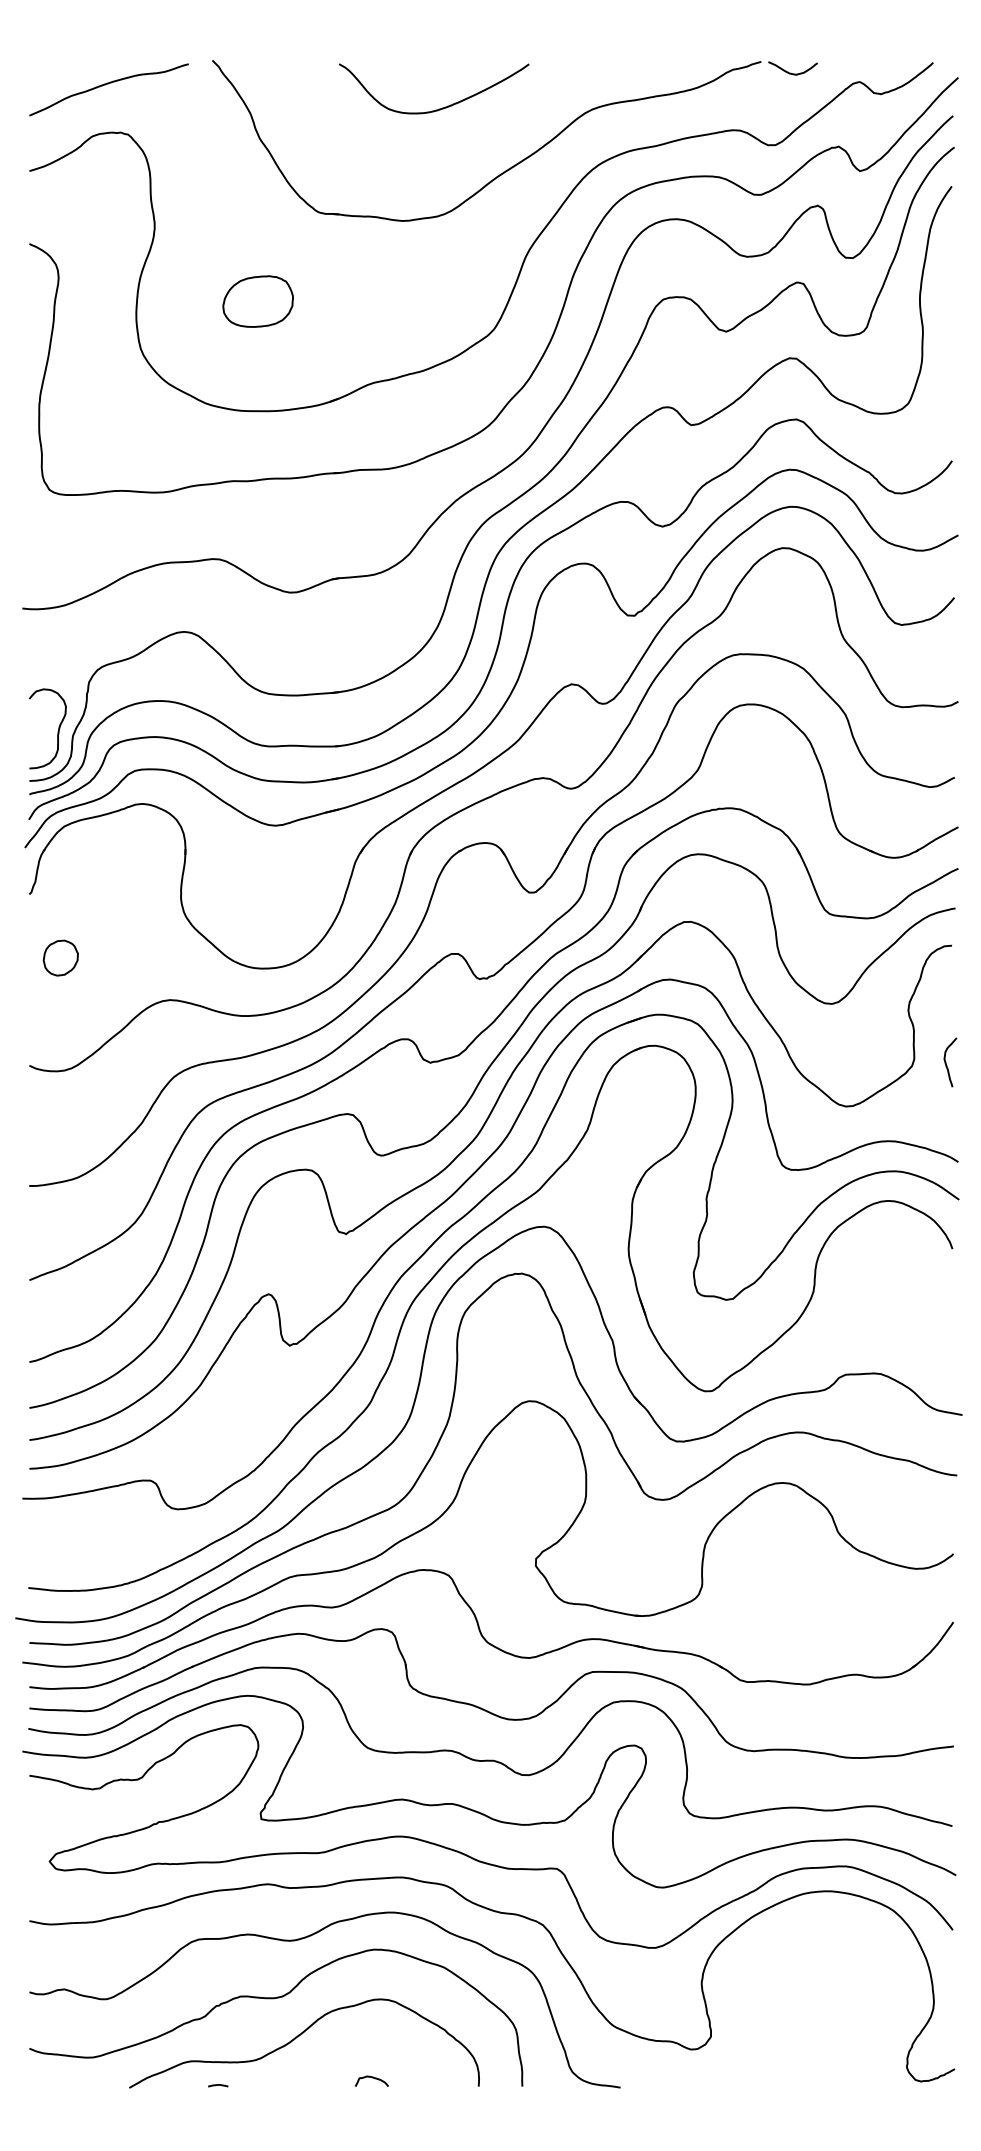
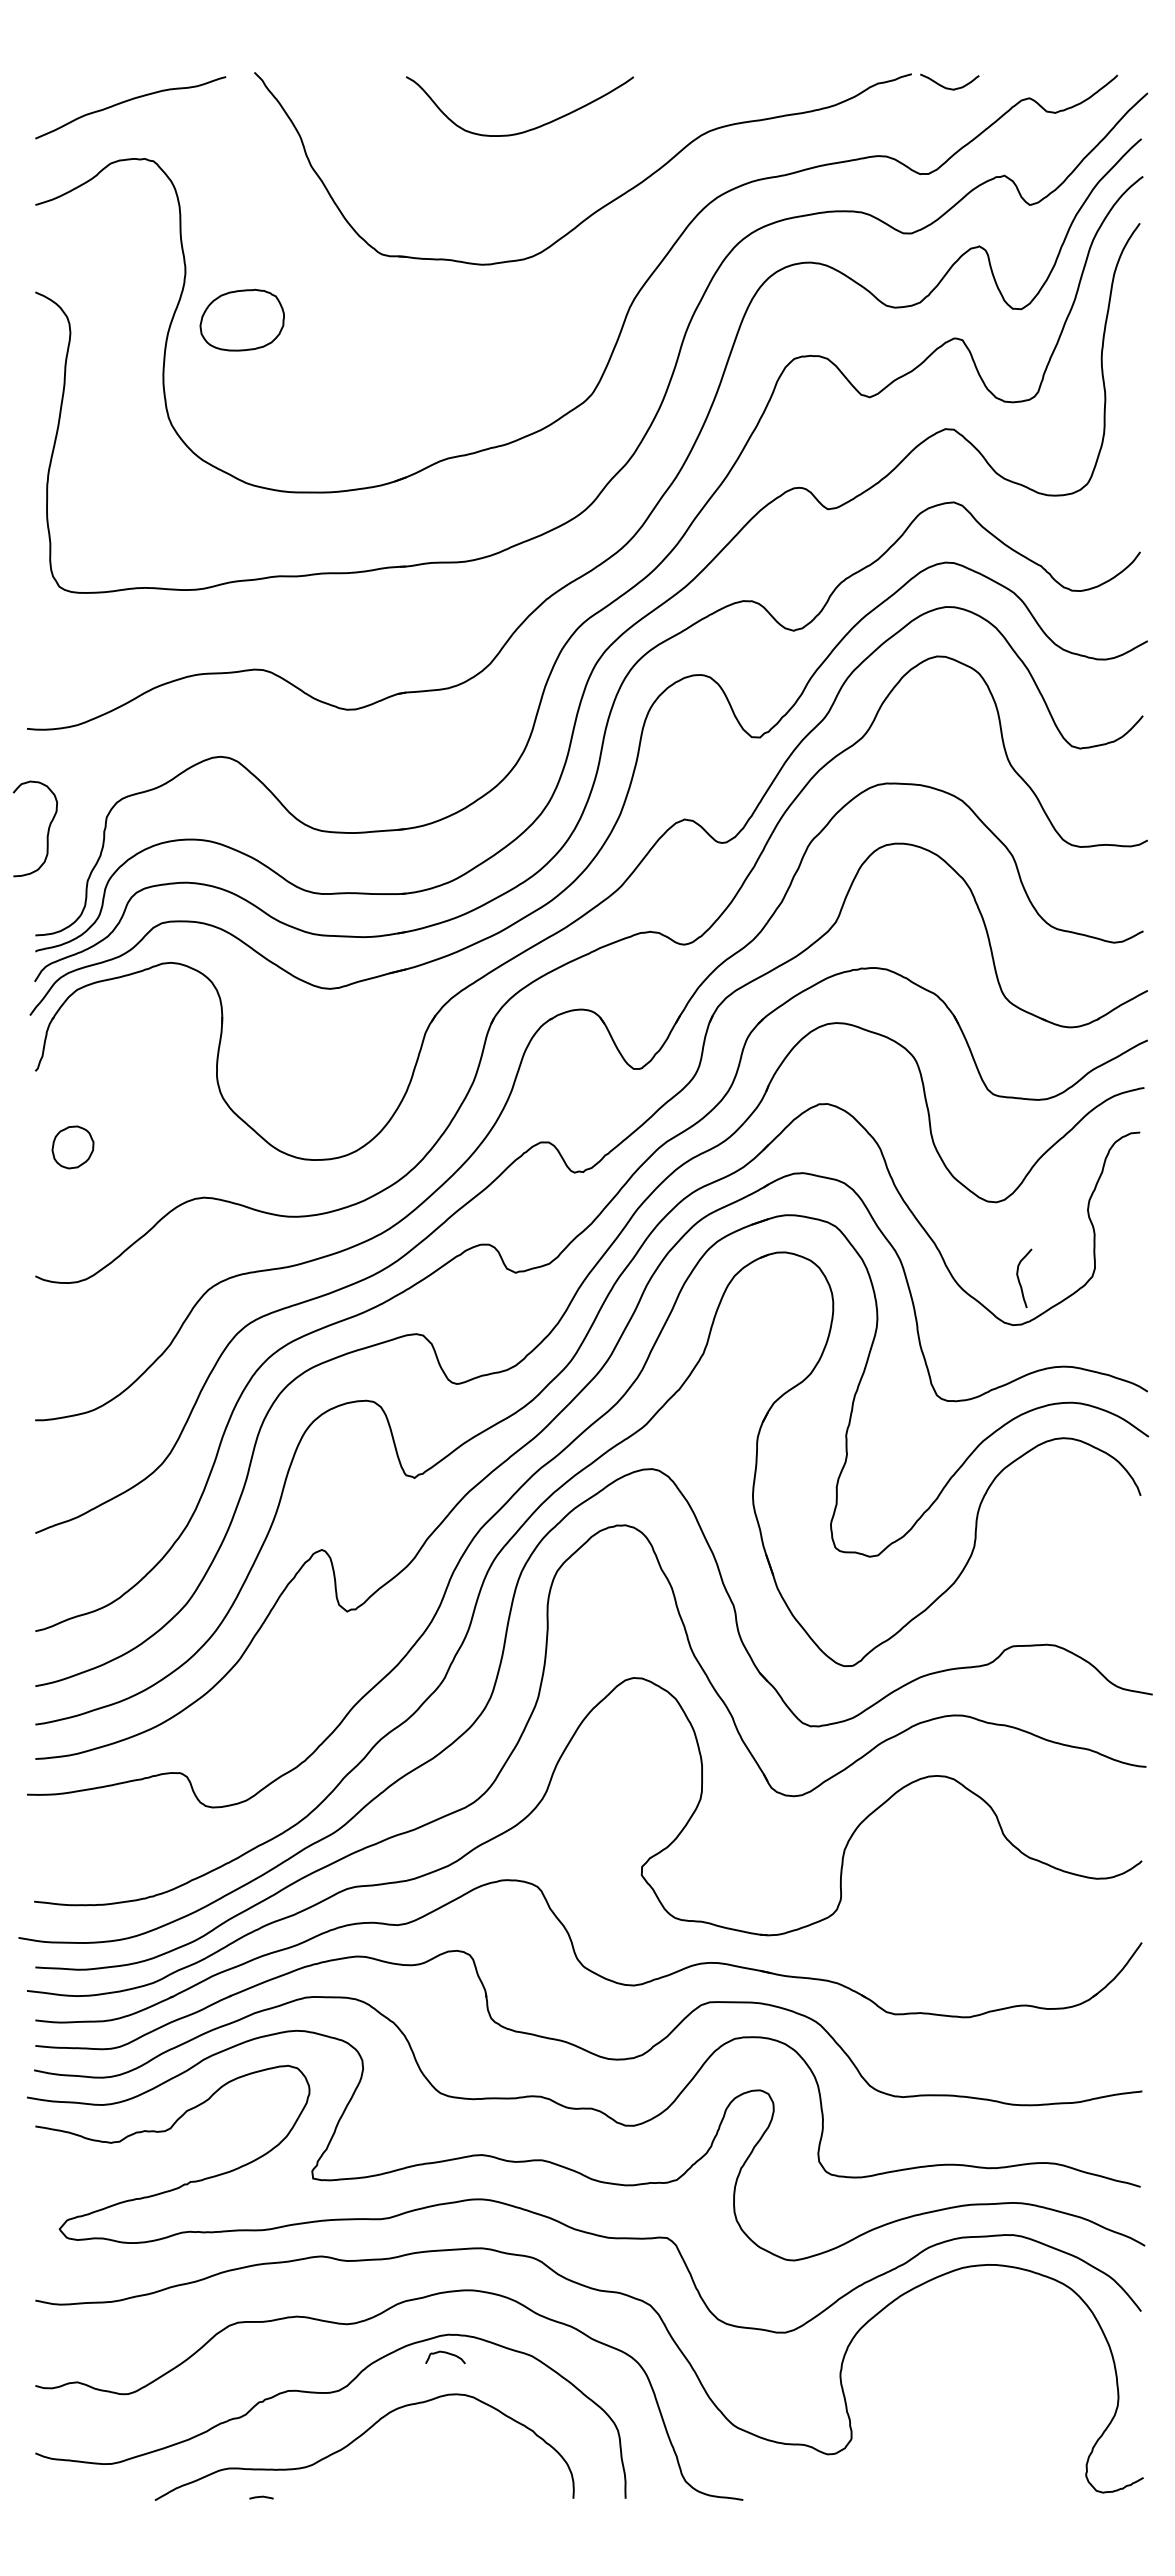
part: (257, 300) -> (241, 319), moved
curve: (57, 730) -> (47, 830), moved
curve: (946, 1062) -> (1019, 1278), moved
curve: (371, 2078) -> (445, 2353), moved

